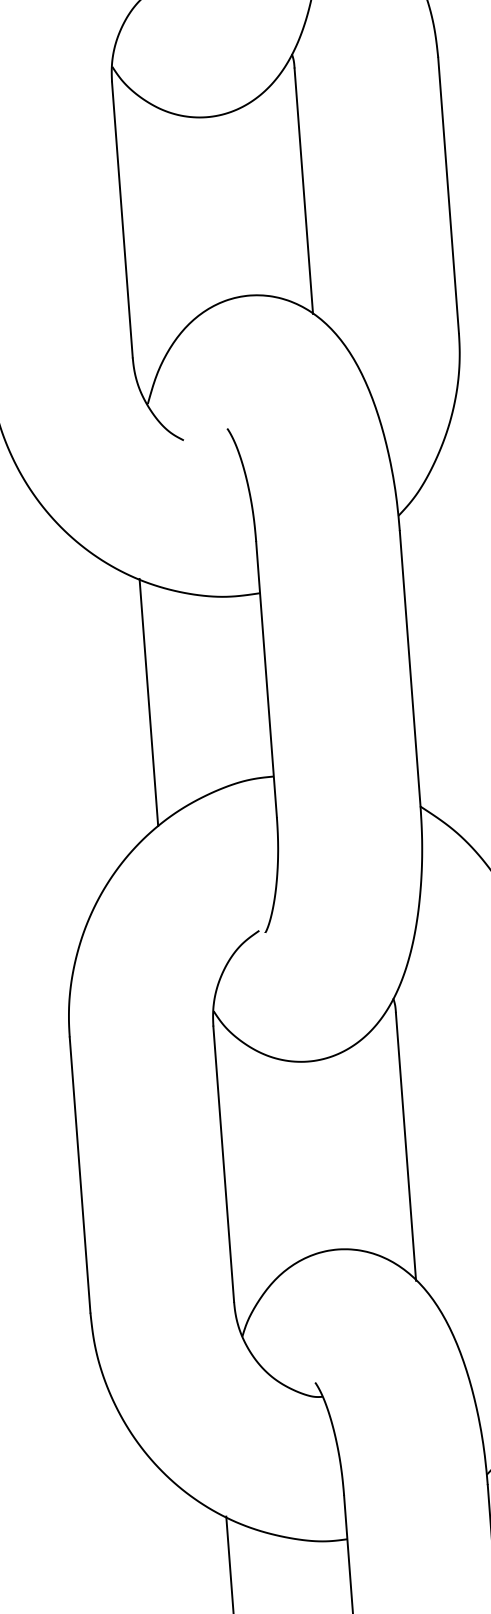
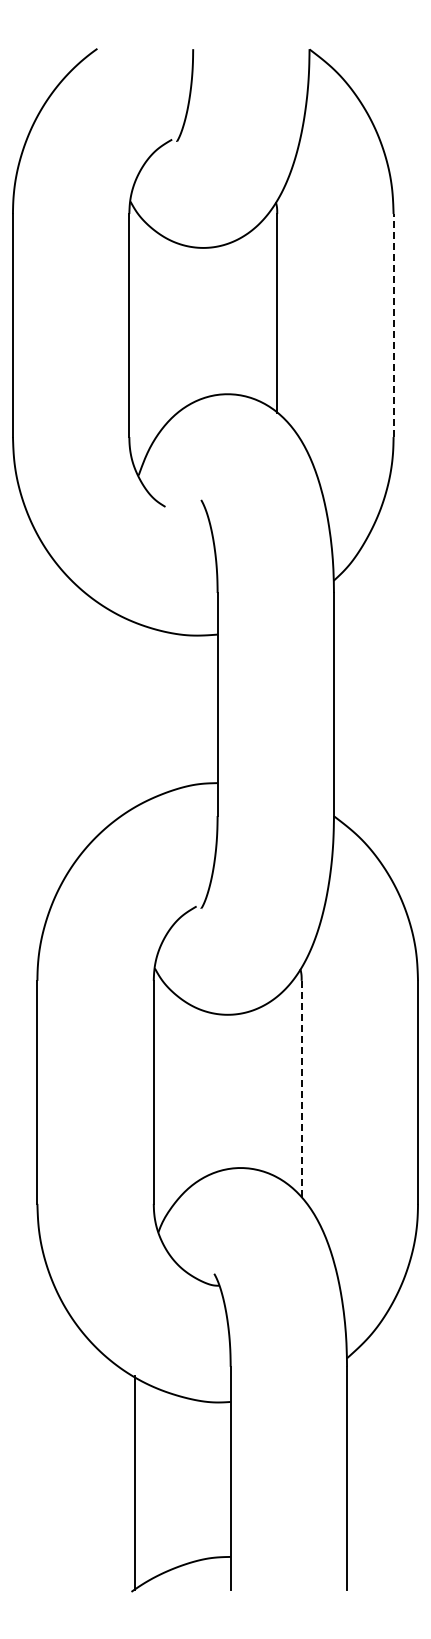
line: (448, 195) -> (393, 325), solid -> dashed
line: (148, 701) -> (121, 715), removed
line: (405, 1146) -> (301, 1089), solid -> dashed

